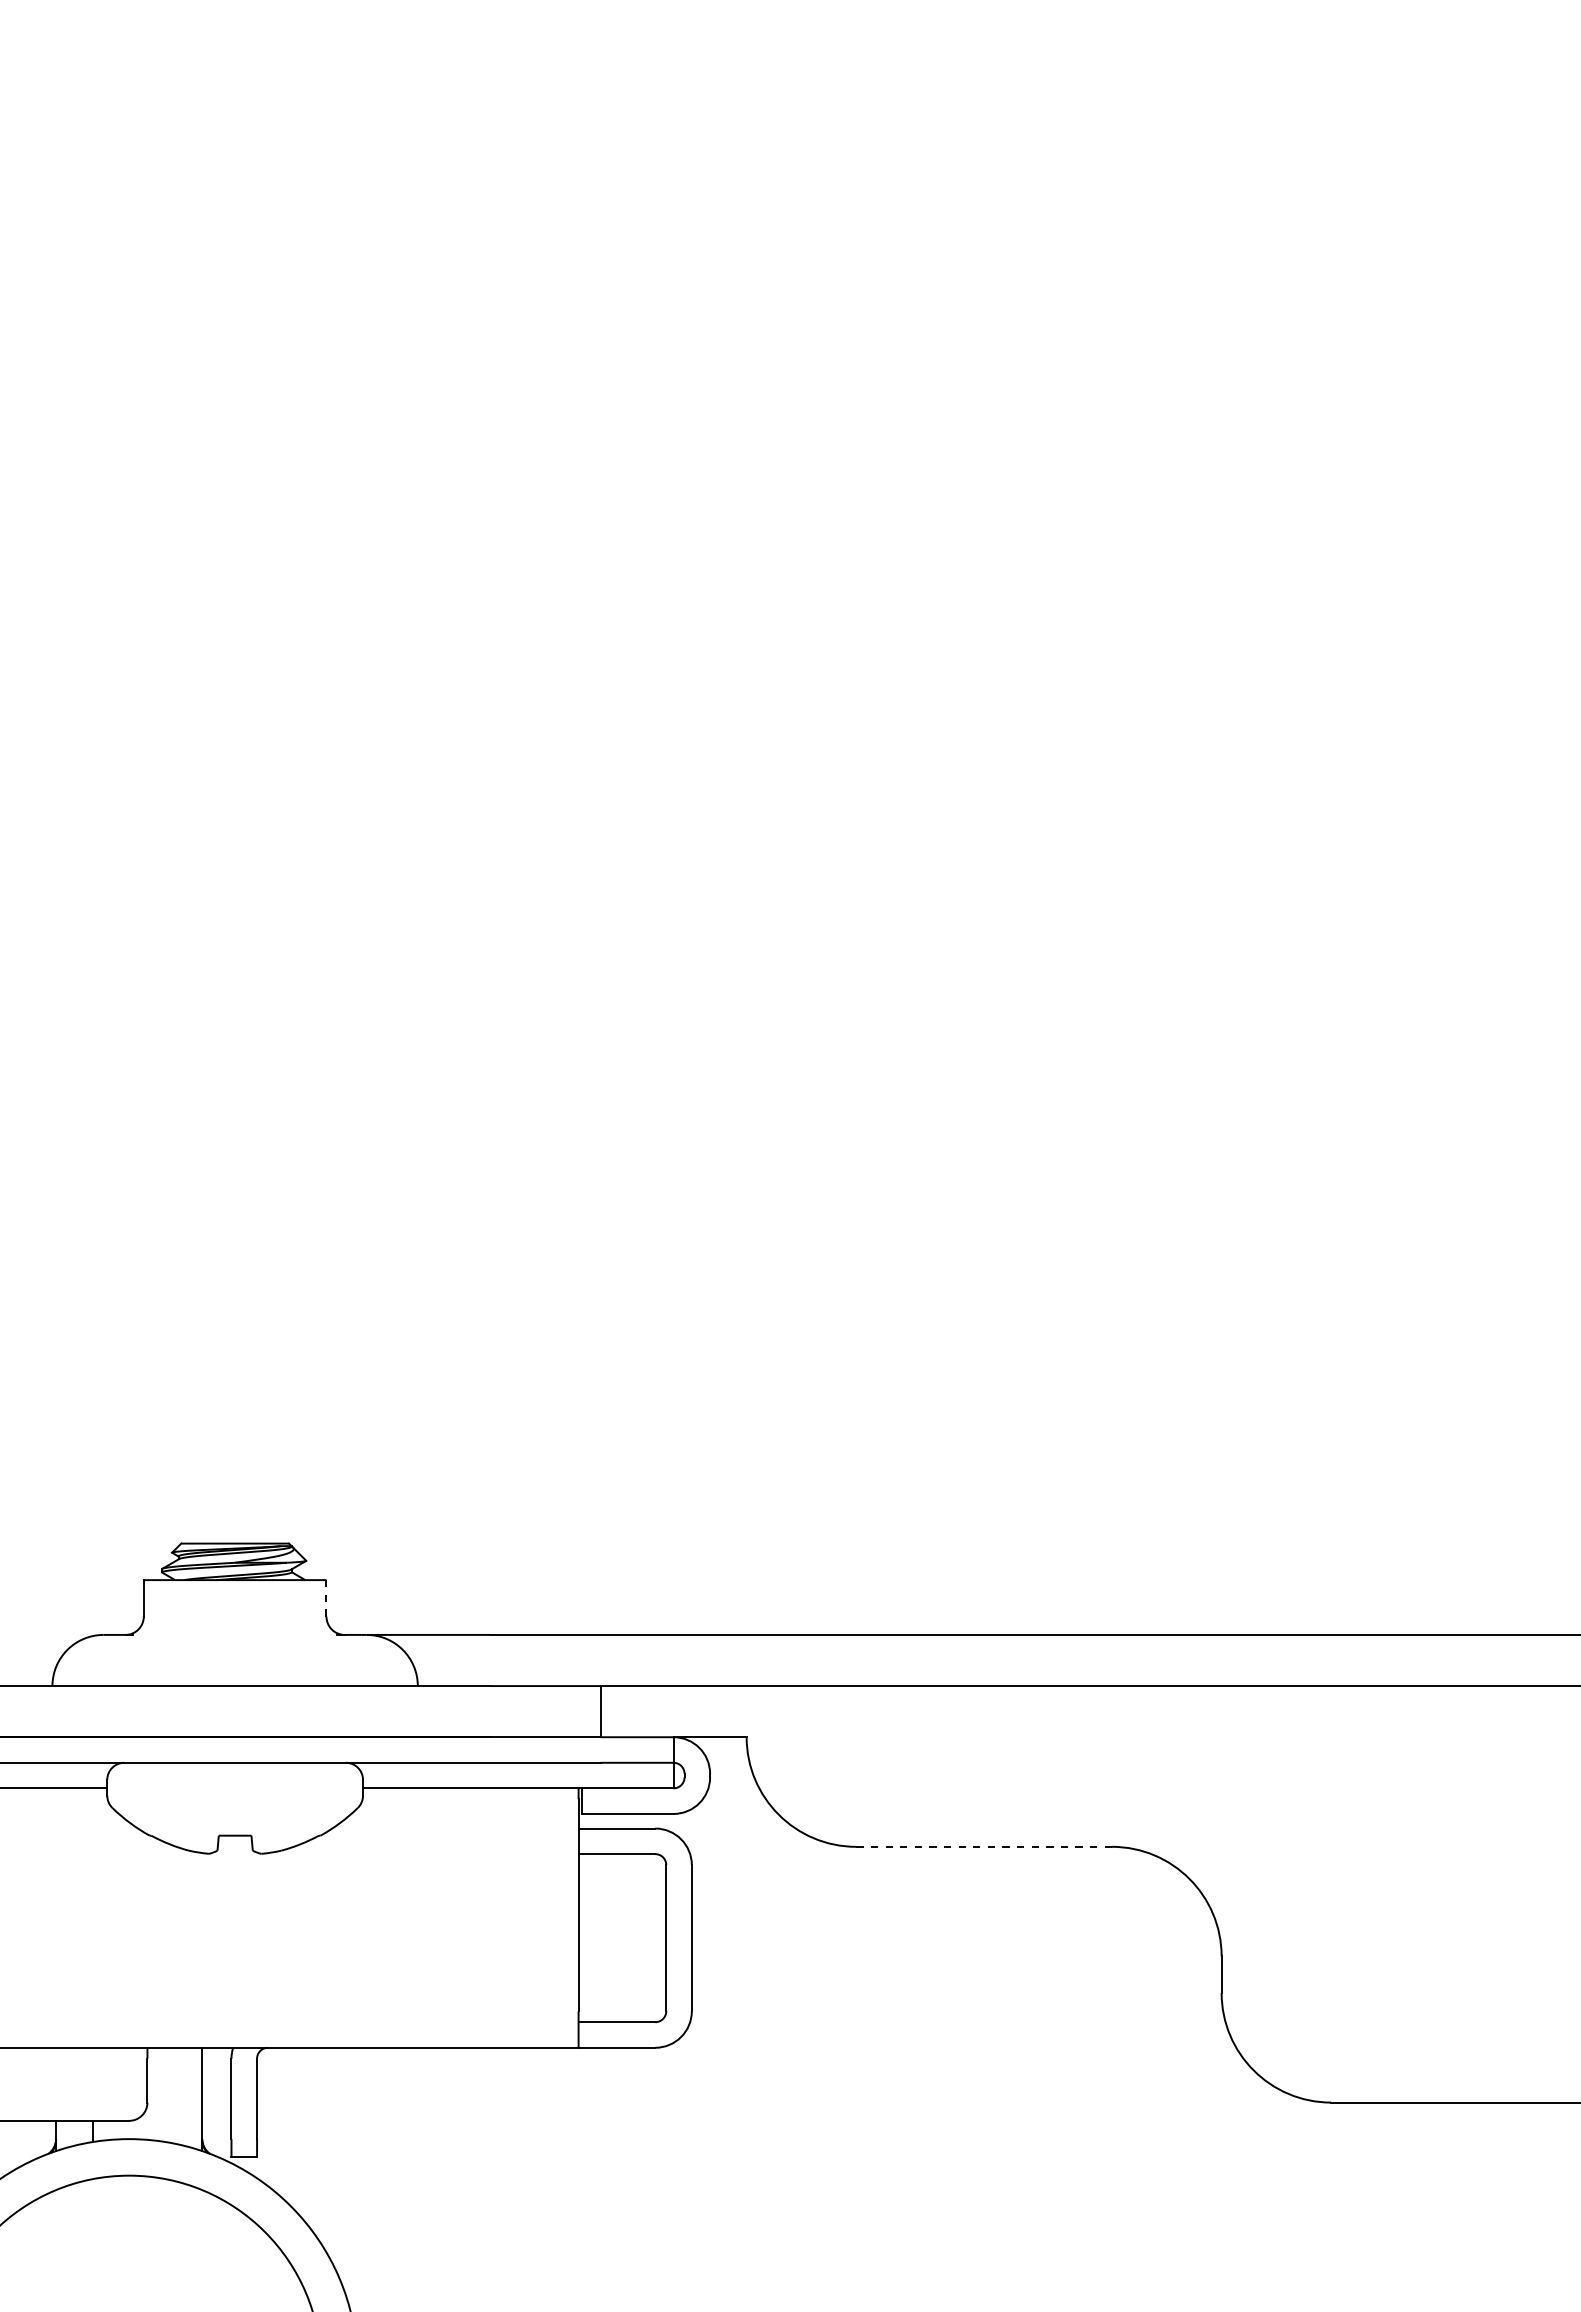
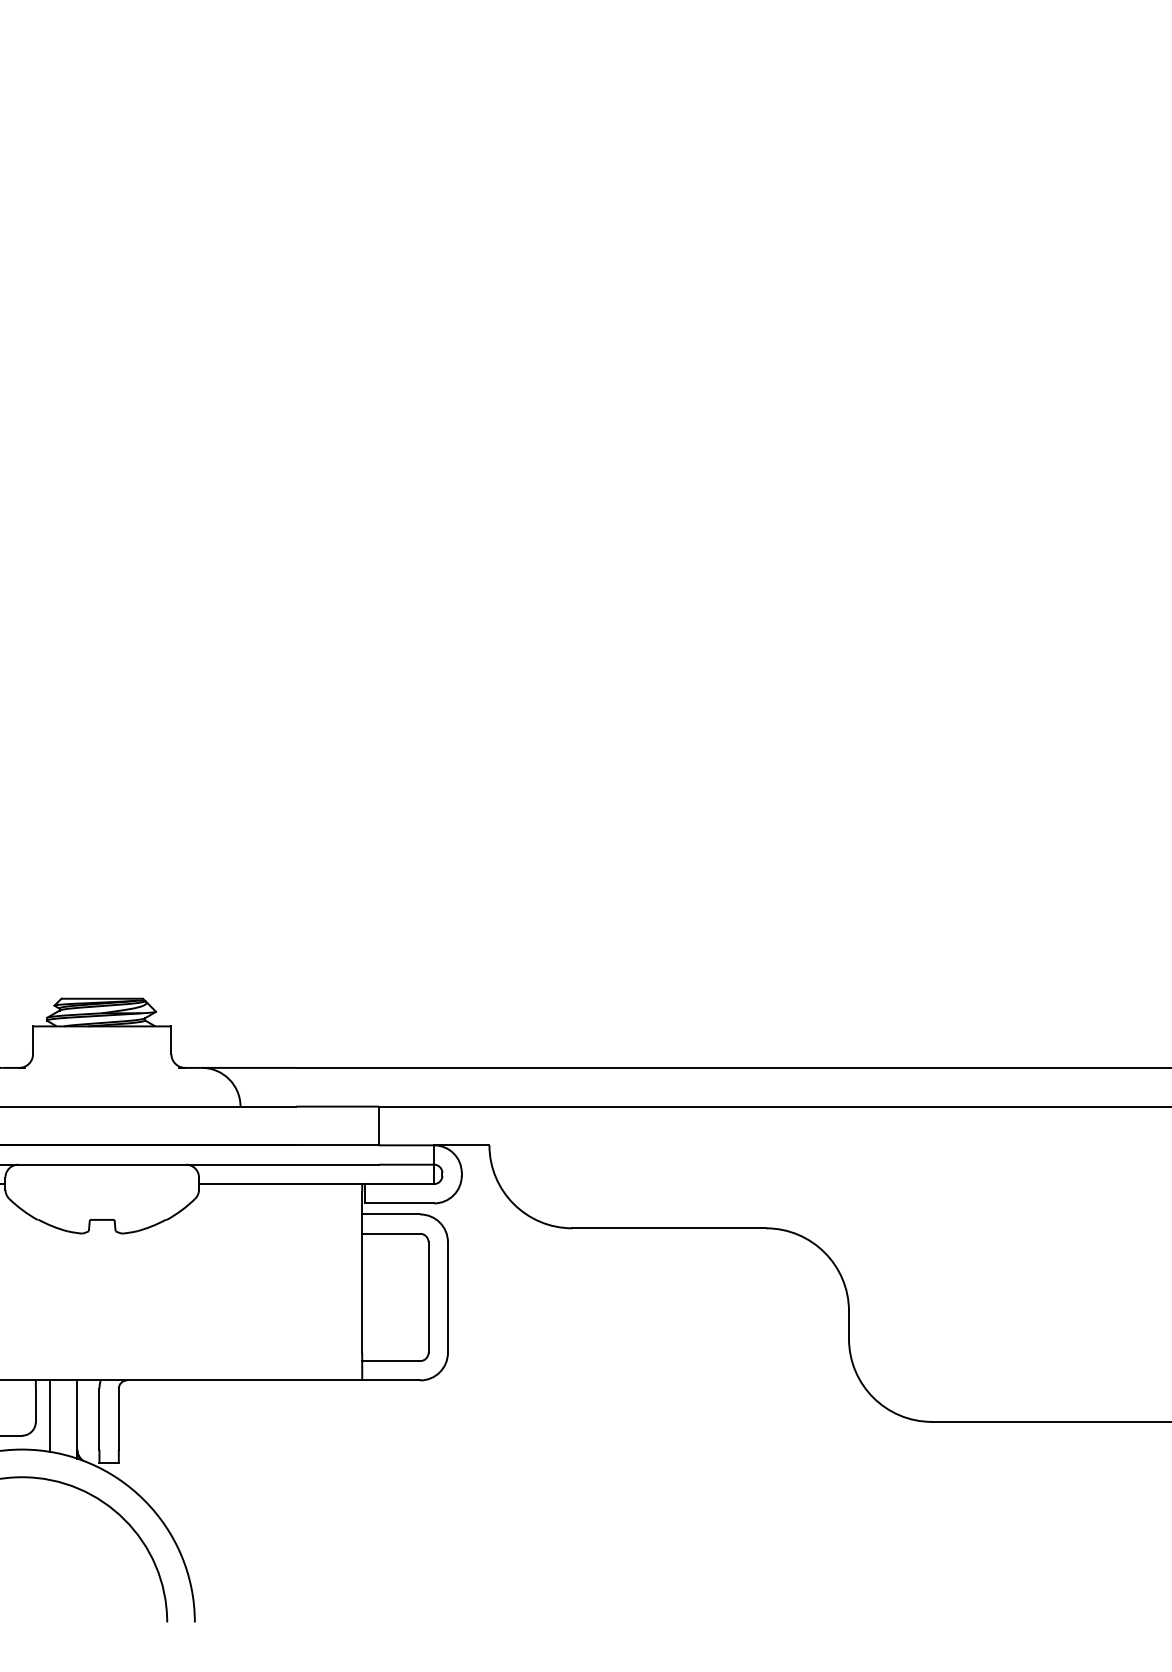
line: (326, 1597) -> (171, 1039), dashed -> solid
line: (984, 1846) -> (669, 1228), dashed -> solid
line: (165, 2094) -> (49, 1415), added

